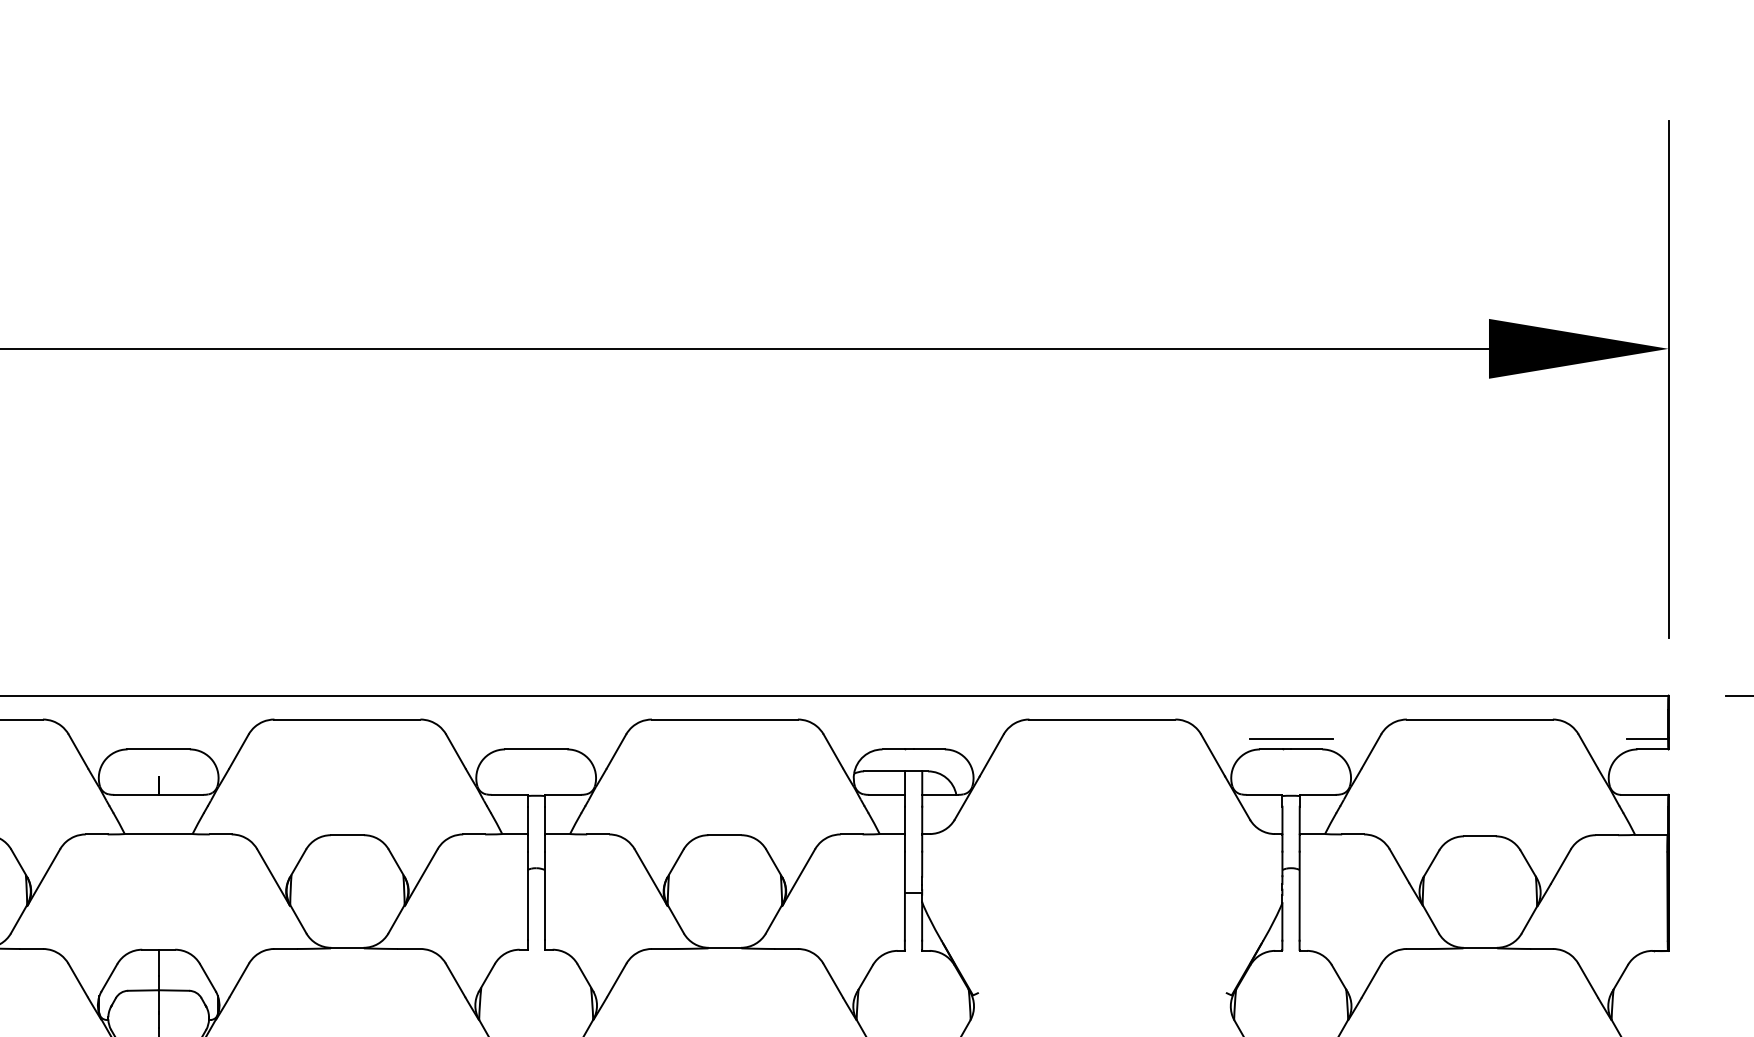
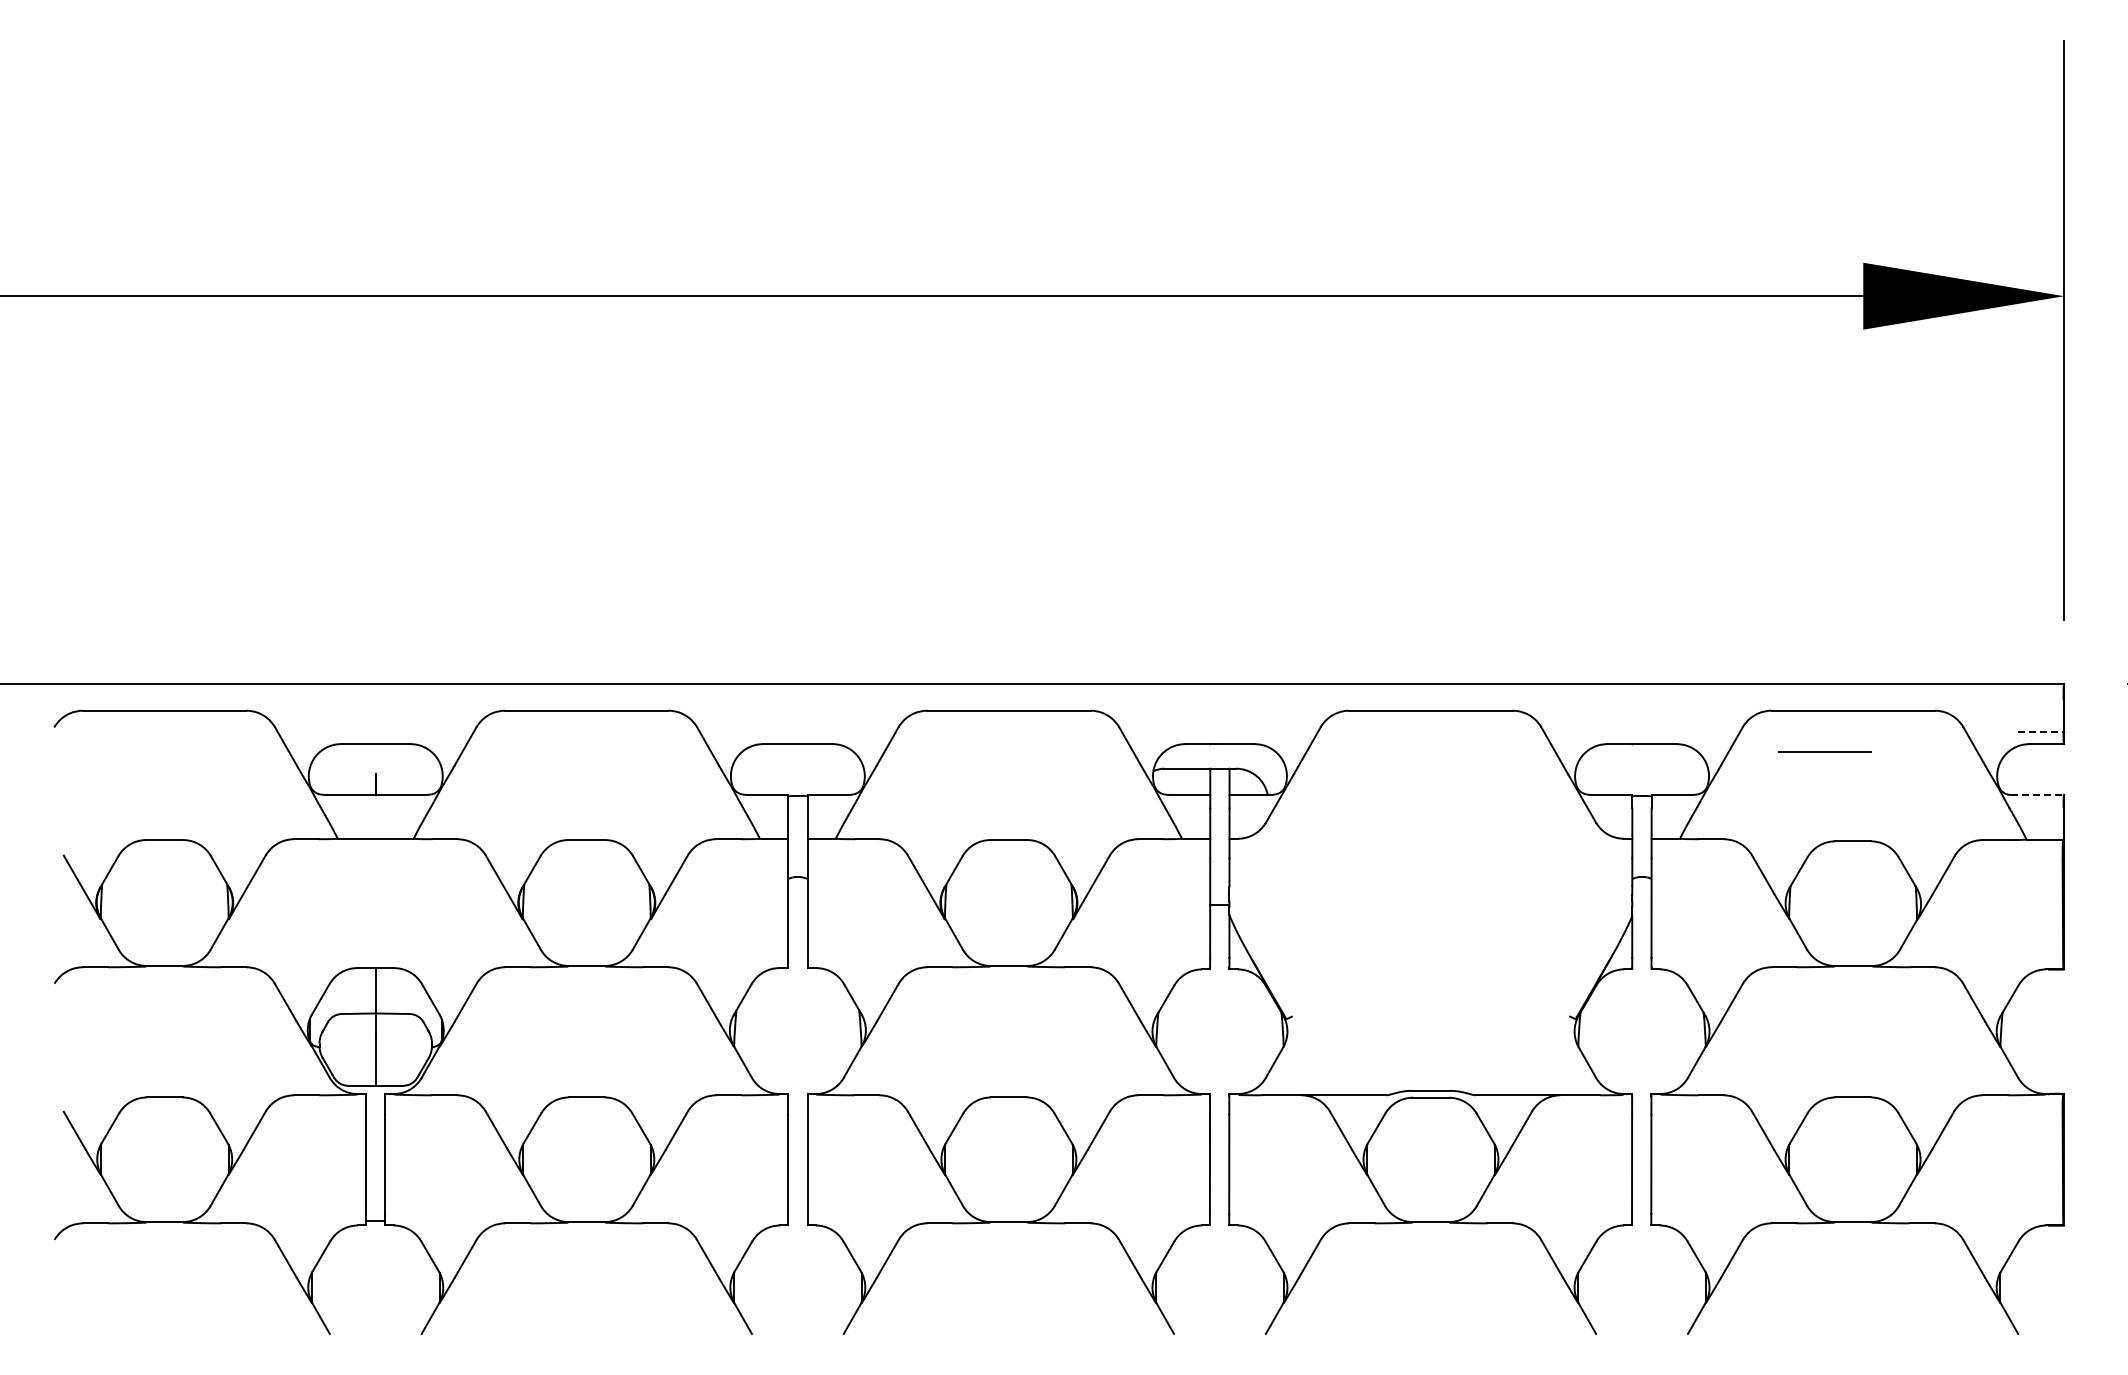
line: (1290, 738) -> (1824, 751), moved
line: (1647, 739) -> (2040, 732), solid -> dashed
line: (1644, 794) -> (2037, 794), solid -> dashed

